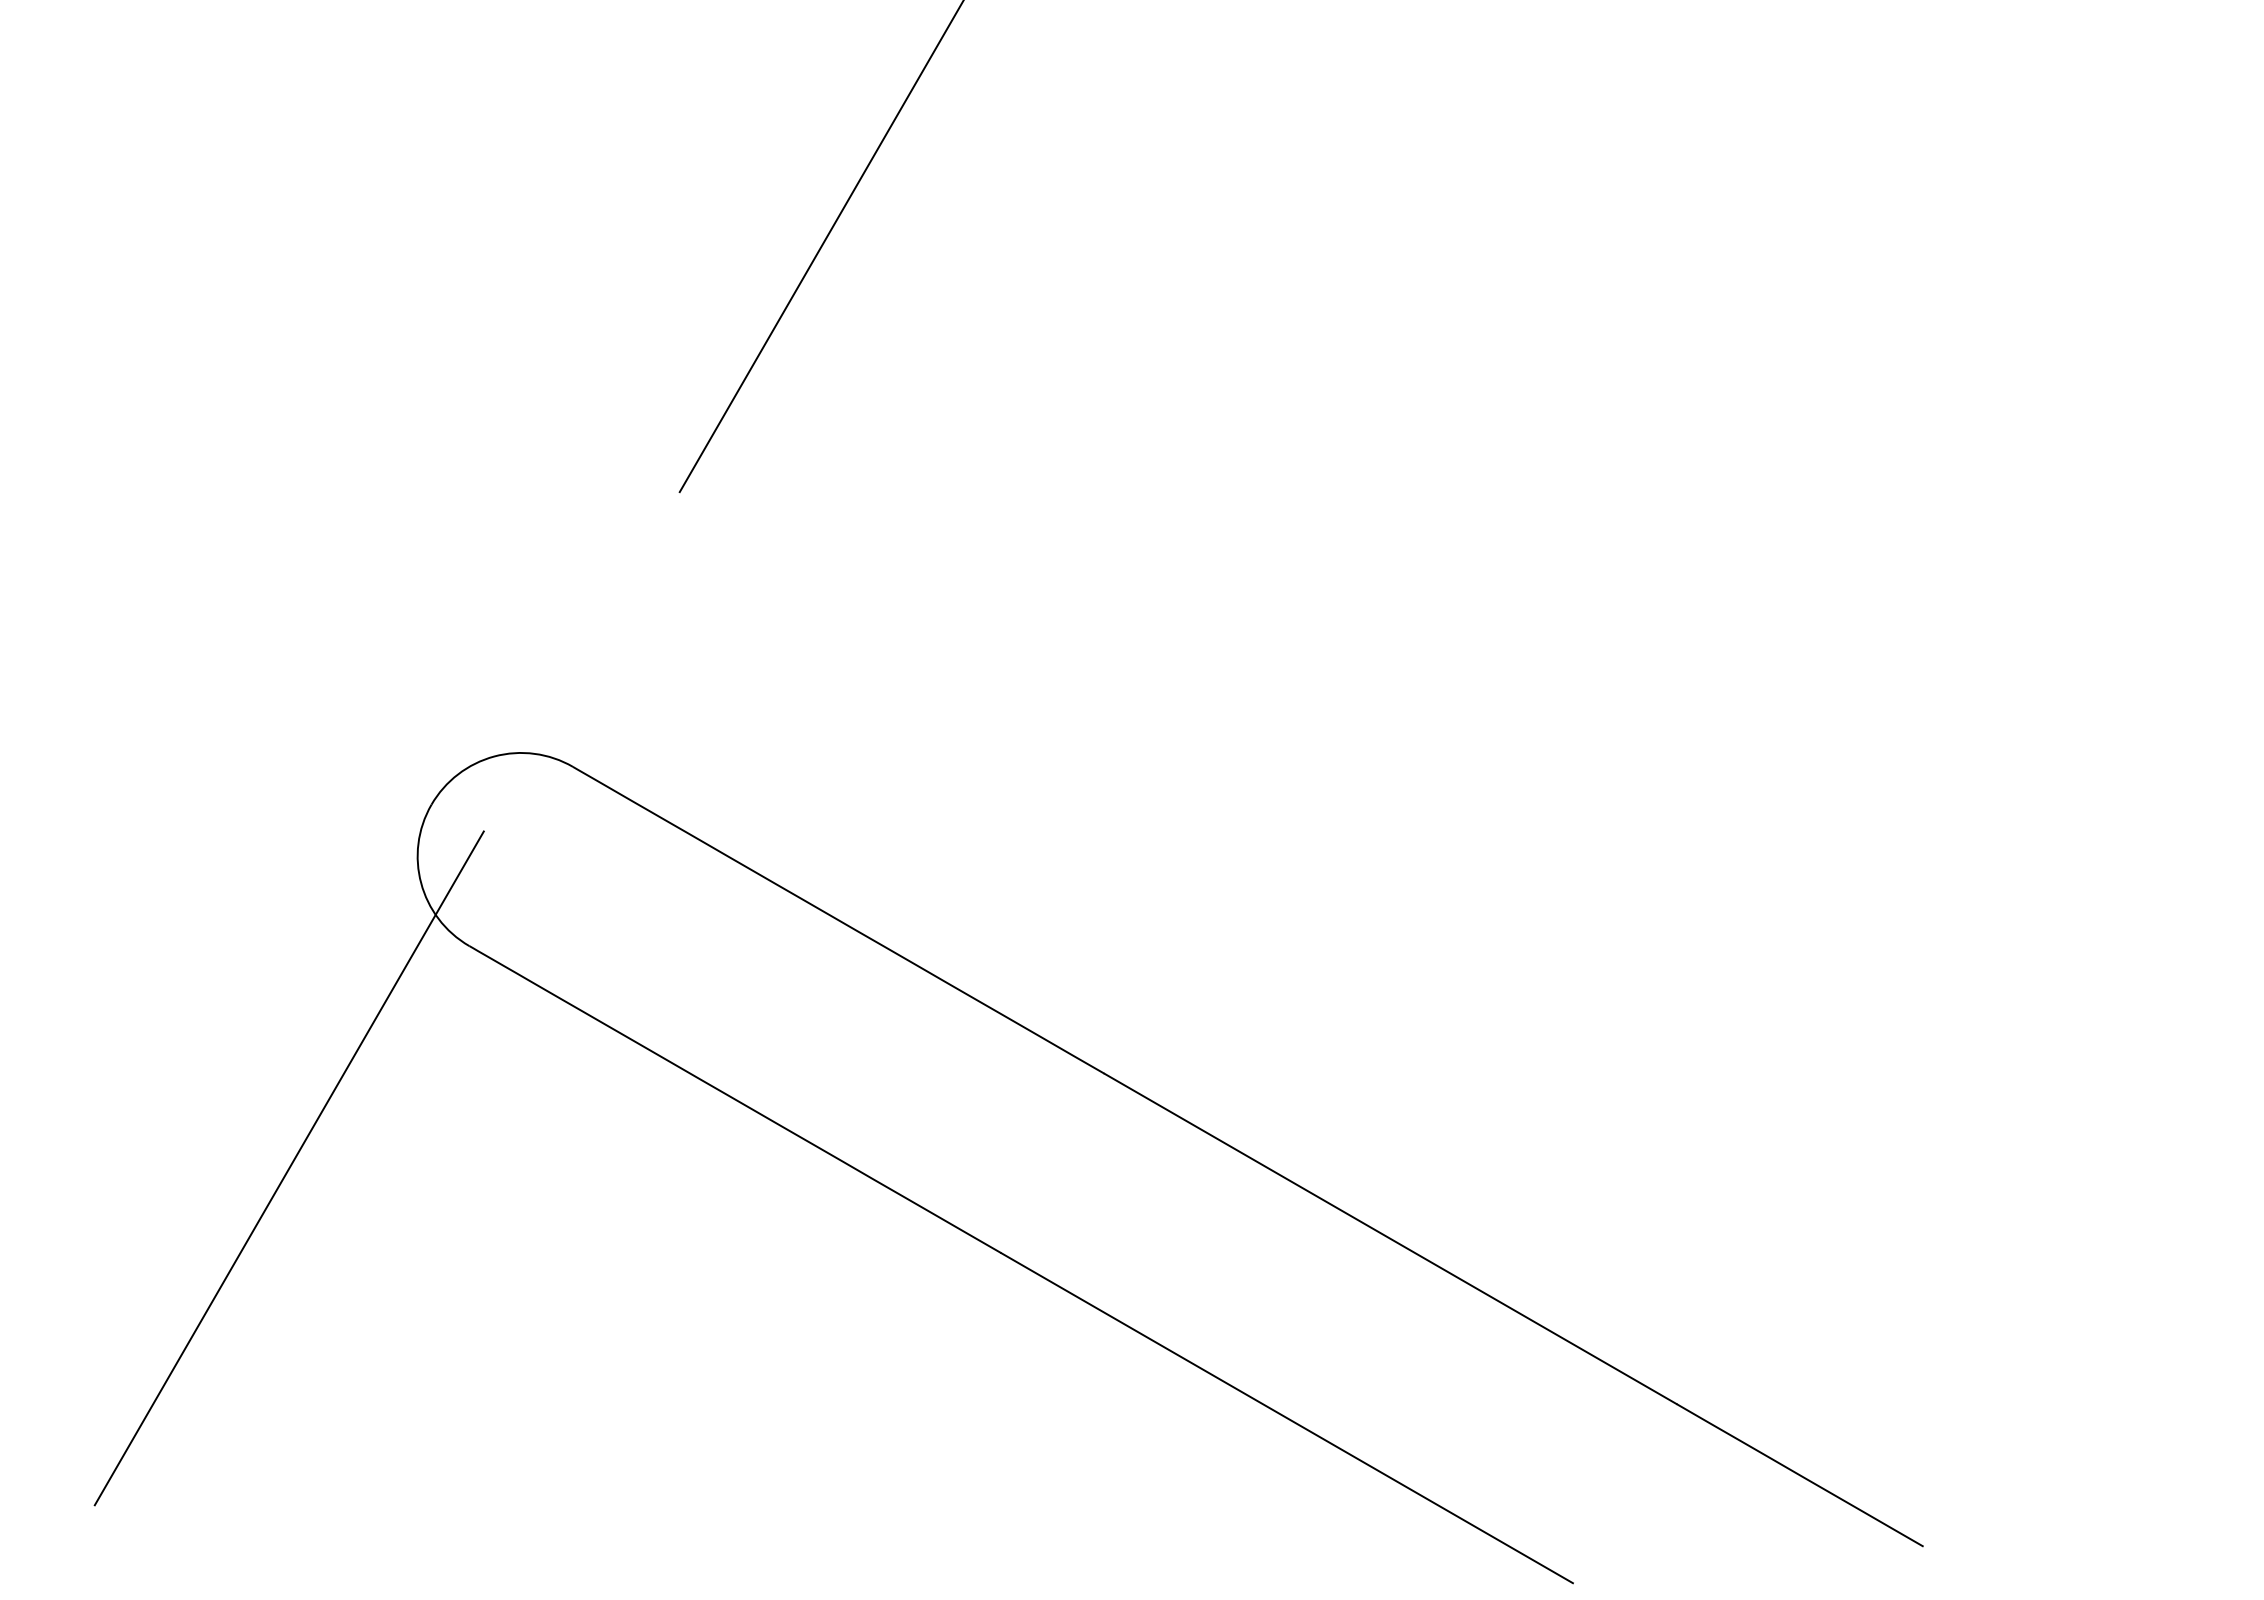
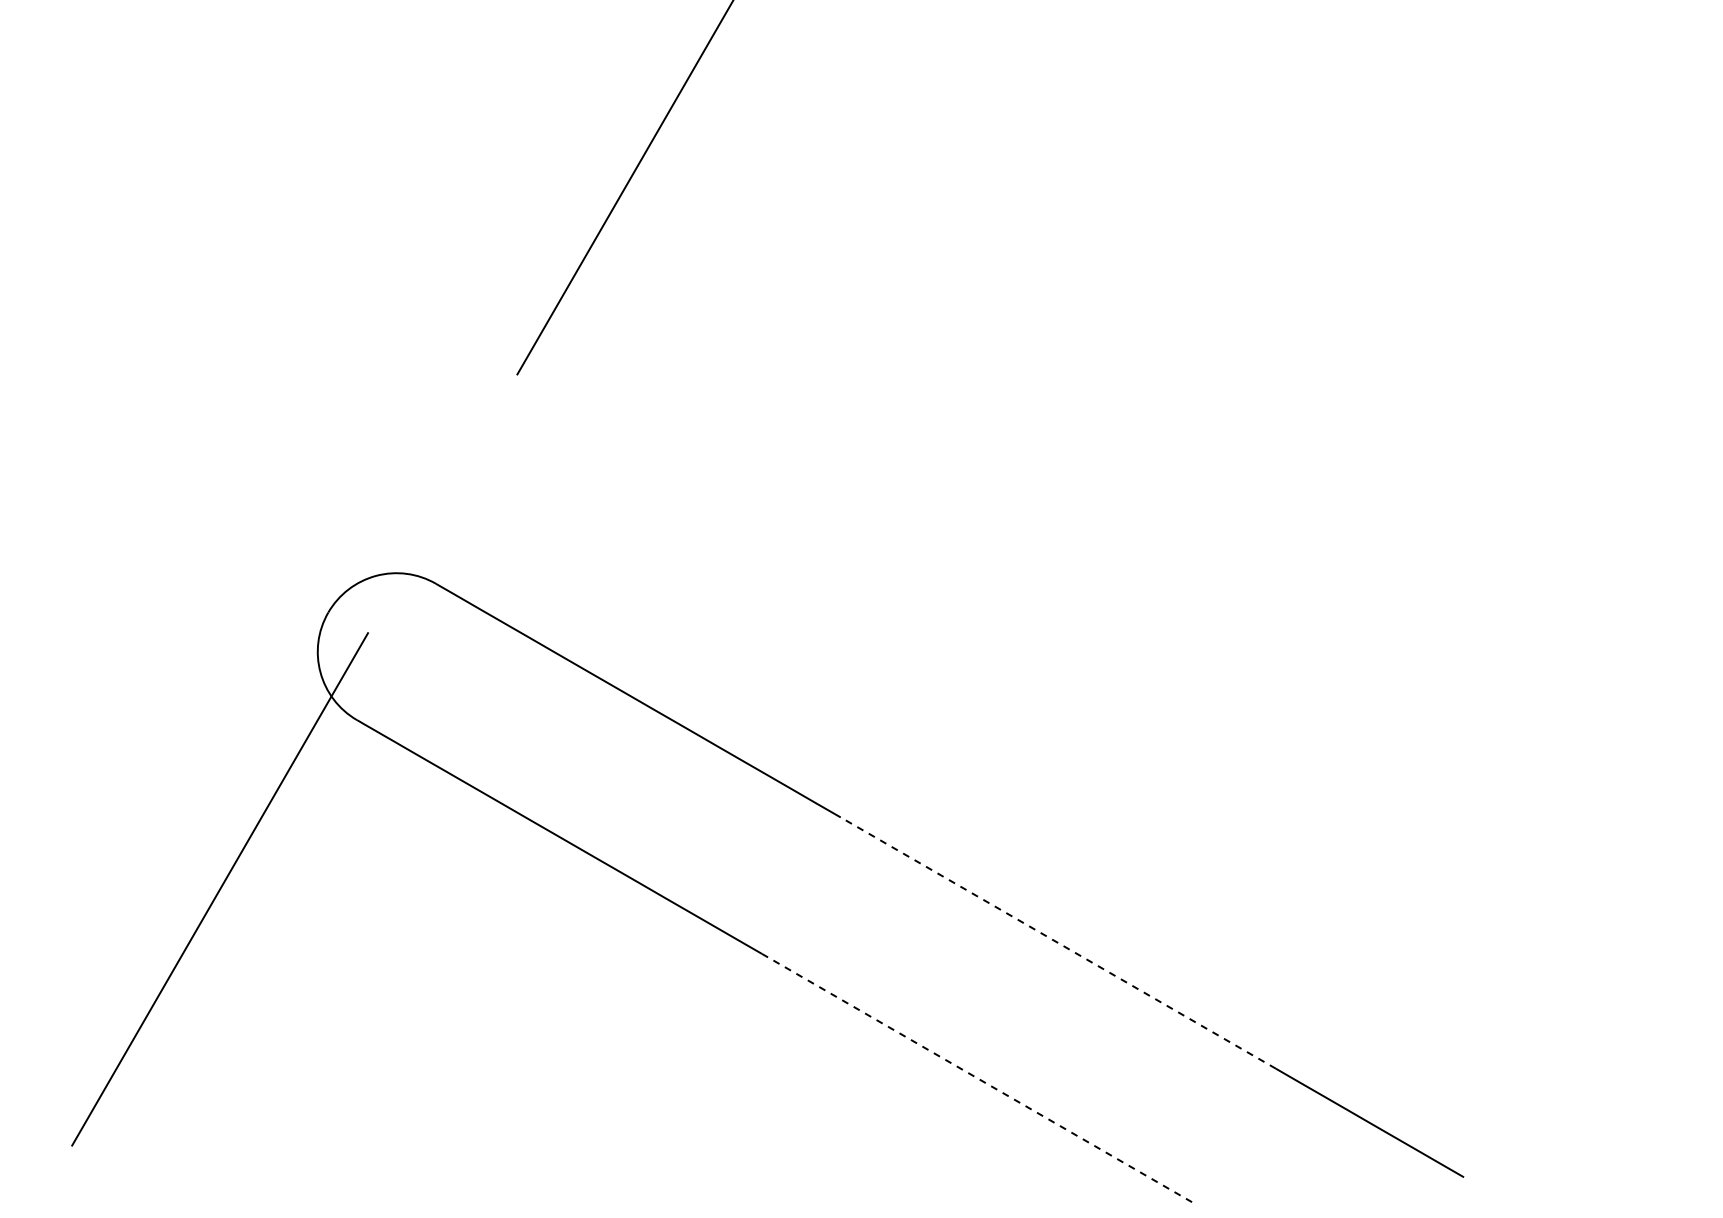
line: (1389, 1238) -> (1057, 942), solid -> dashed
line: (1287, 1418) -> (979, 1079), solid -> dashed

